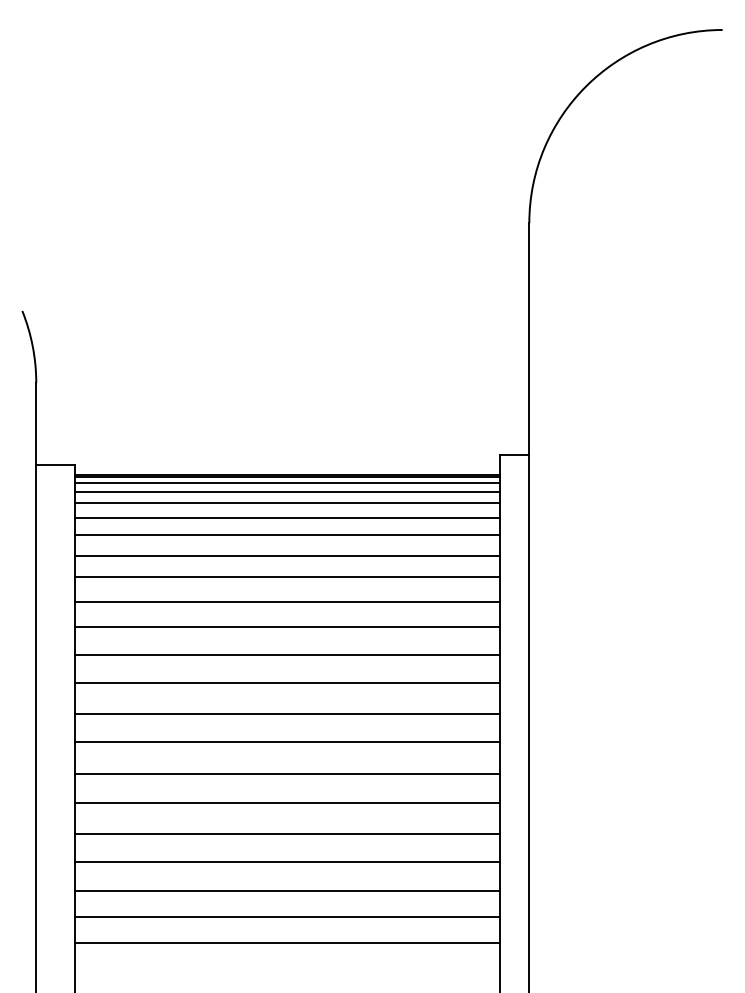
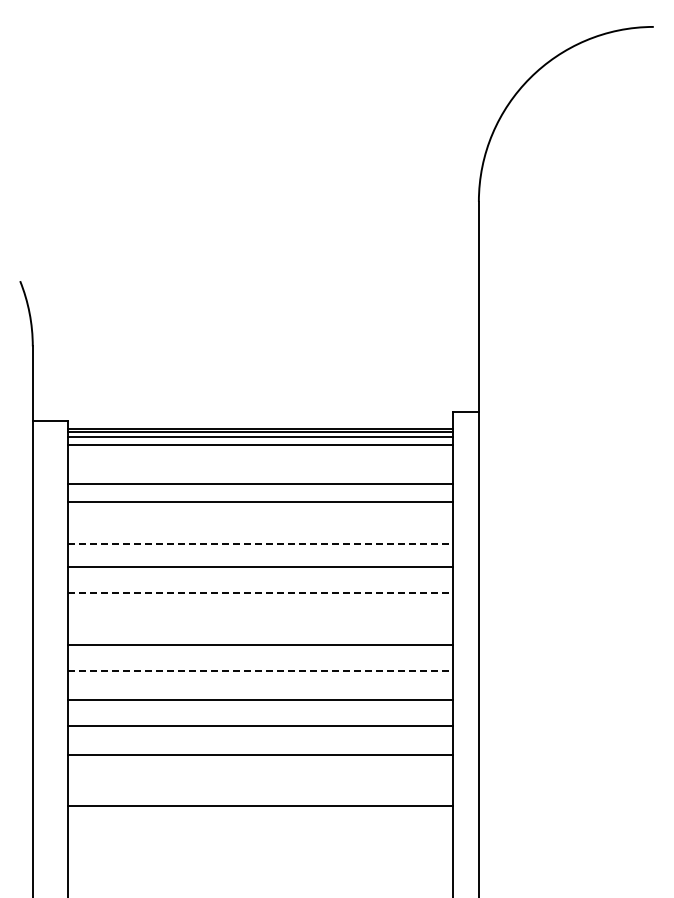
line: (286, 503) -> (259, 455), removed
line: (286, 518) -> (259, 468), removed
line: (286, 576) -> (259, 521), removed
line: (287, 602) -> (260, 544), solid -> dashed
line: (287, 655) -> (260, 592), solid -> dashed
line: (286, 682) -> (259, 617), removed
line: (287, 742) -> (260, 671), solid -> dashed
line: (286, 861) -> (259, 779), removed
line: (286, 917) -> (259, 829), removed
line: (286, 942) -> (259, 852), removed

